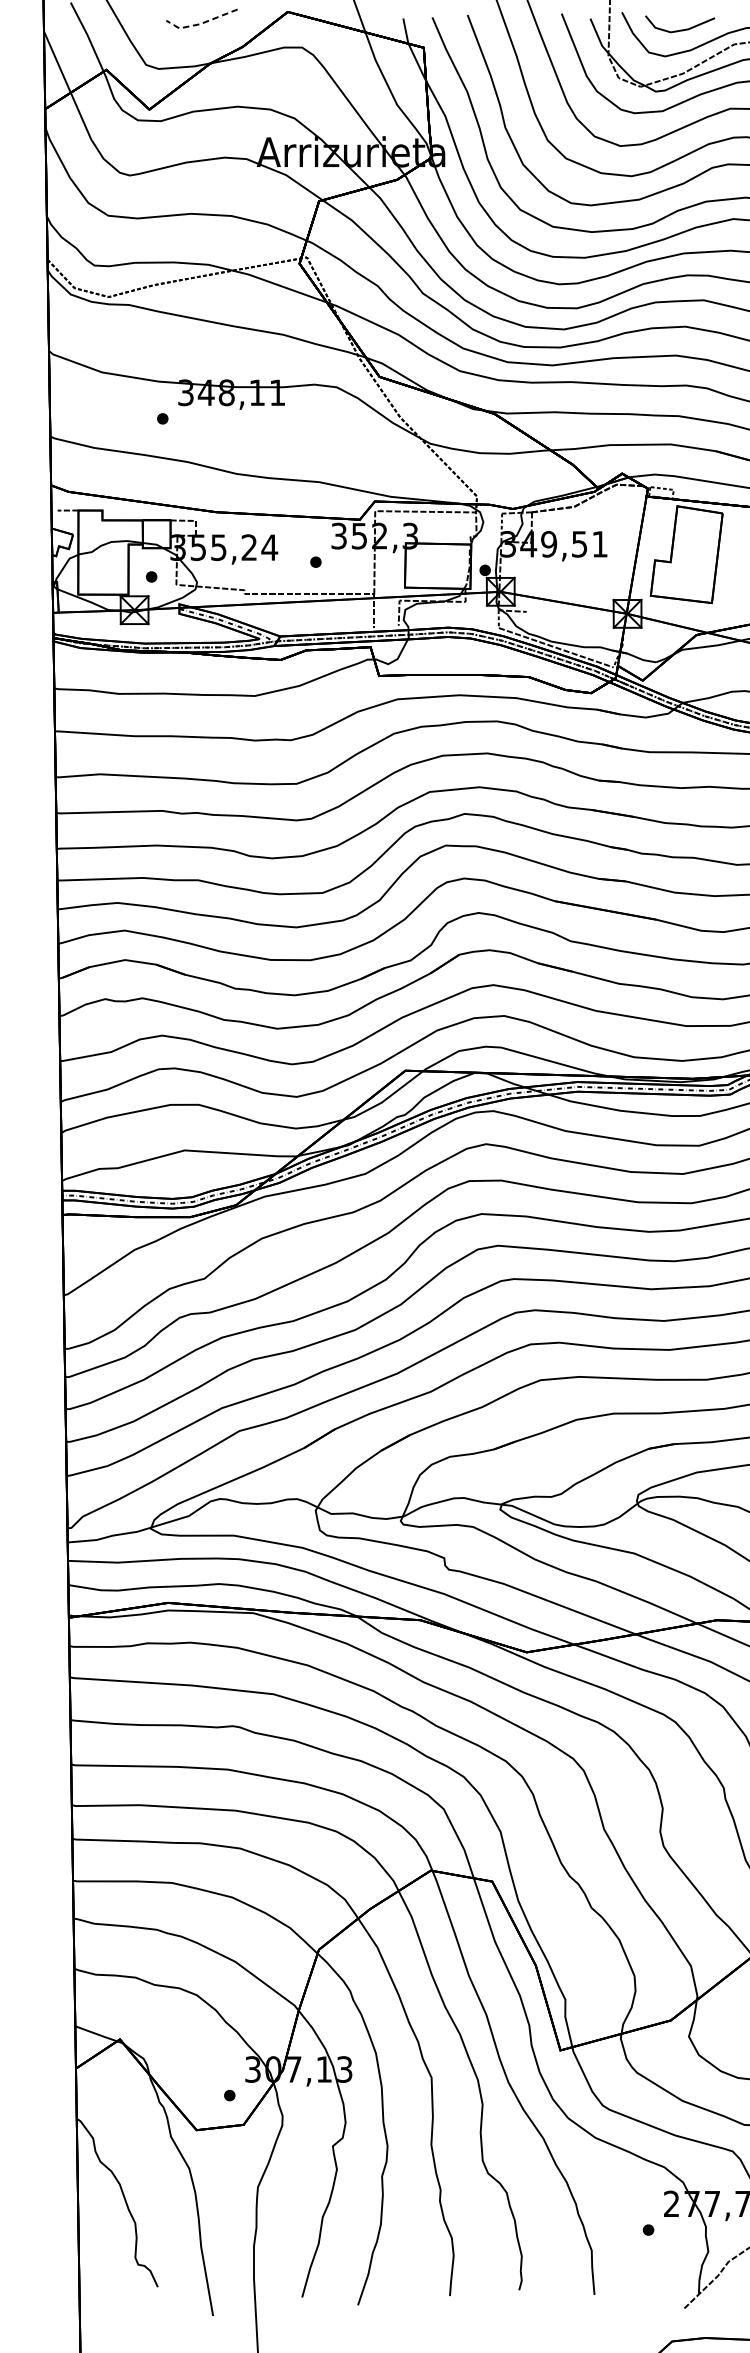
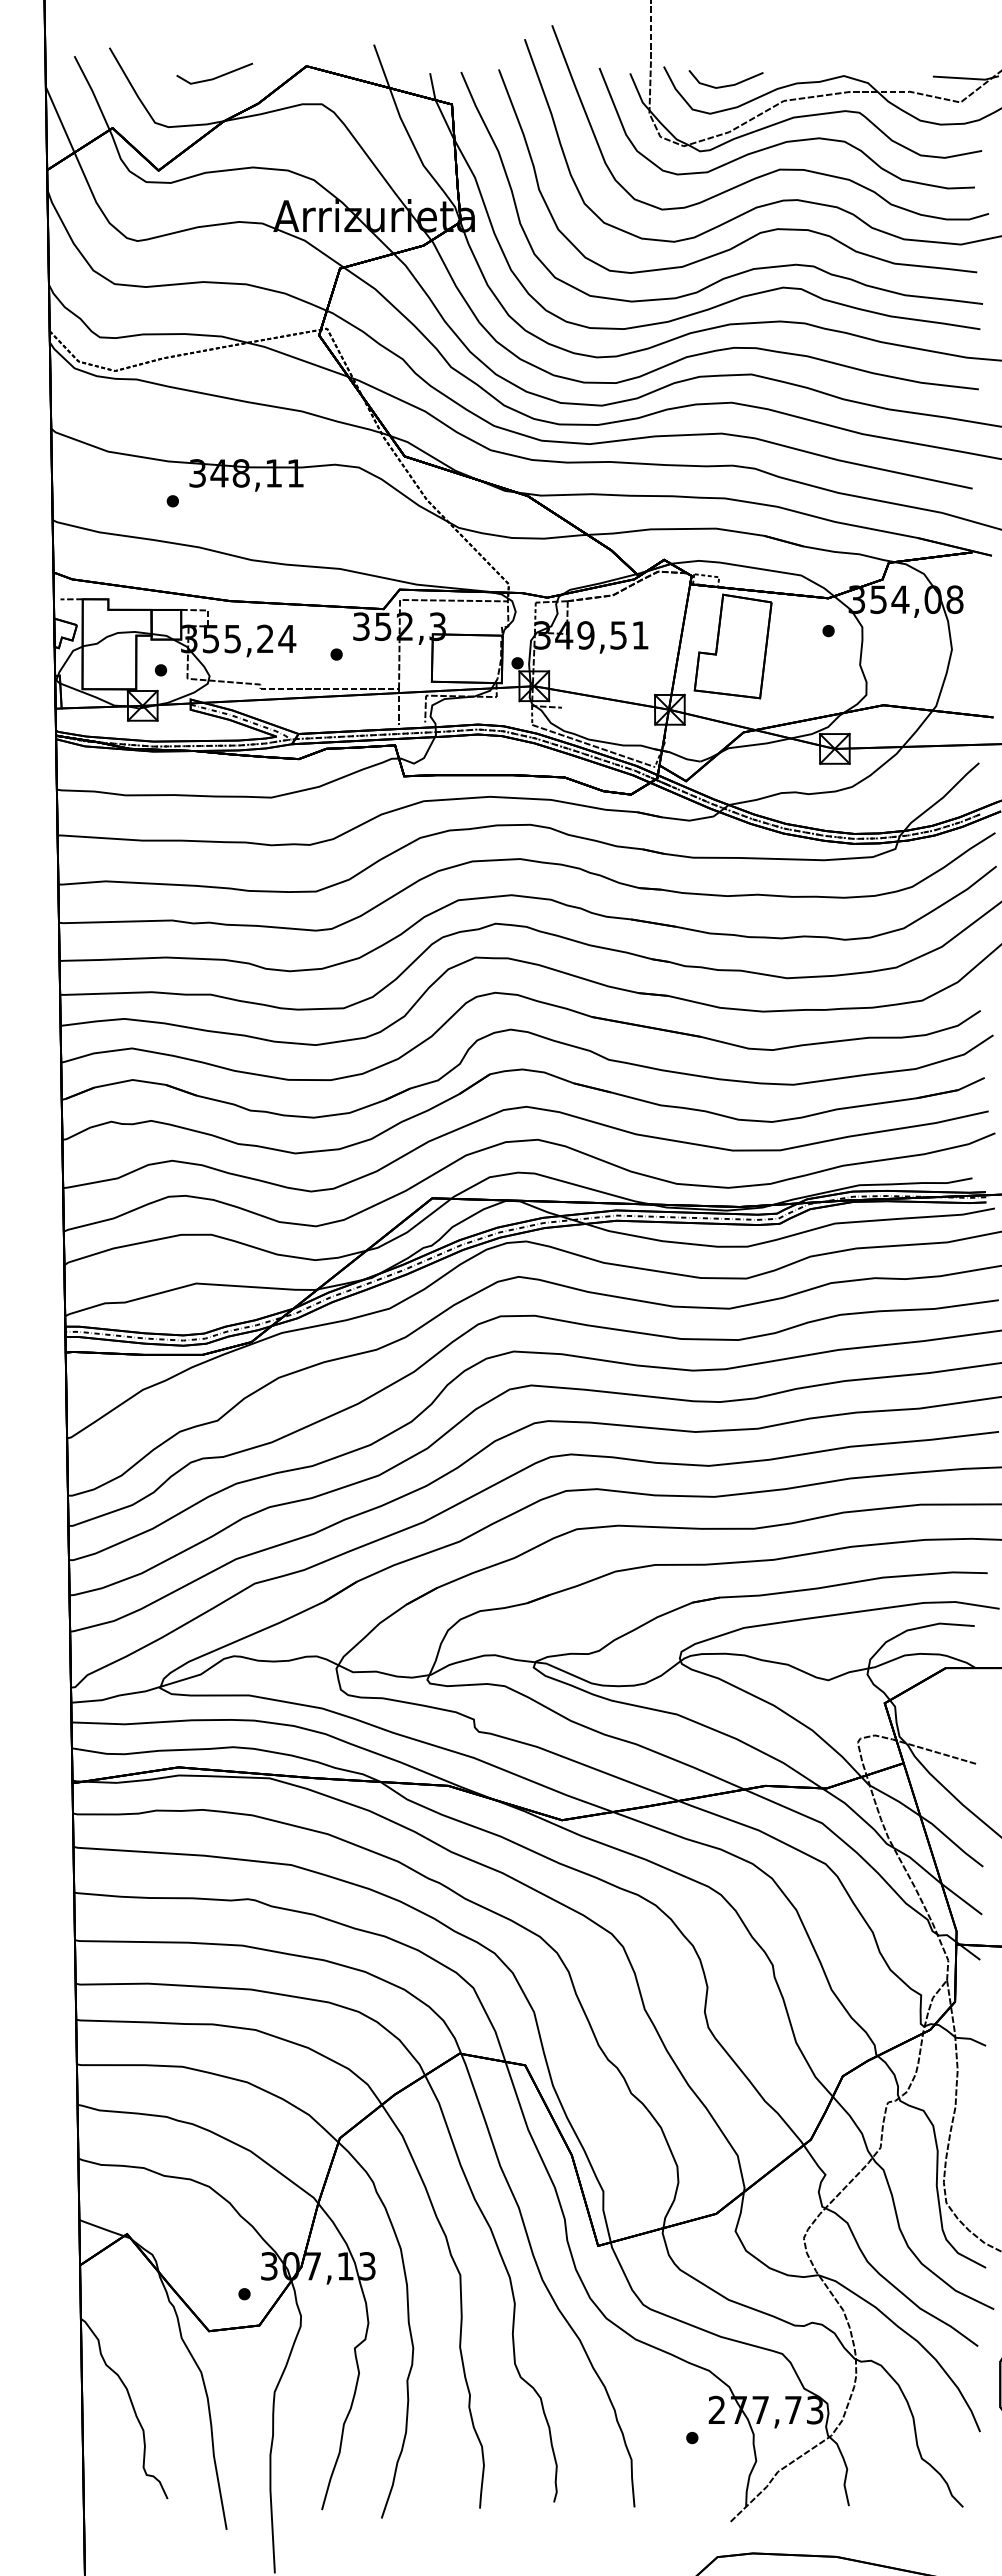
line: (200, 23) -> (213, 78), dashed -> solid

